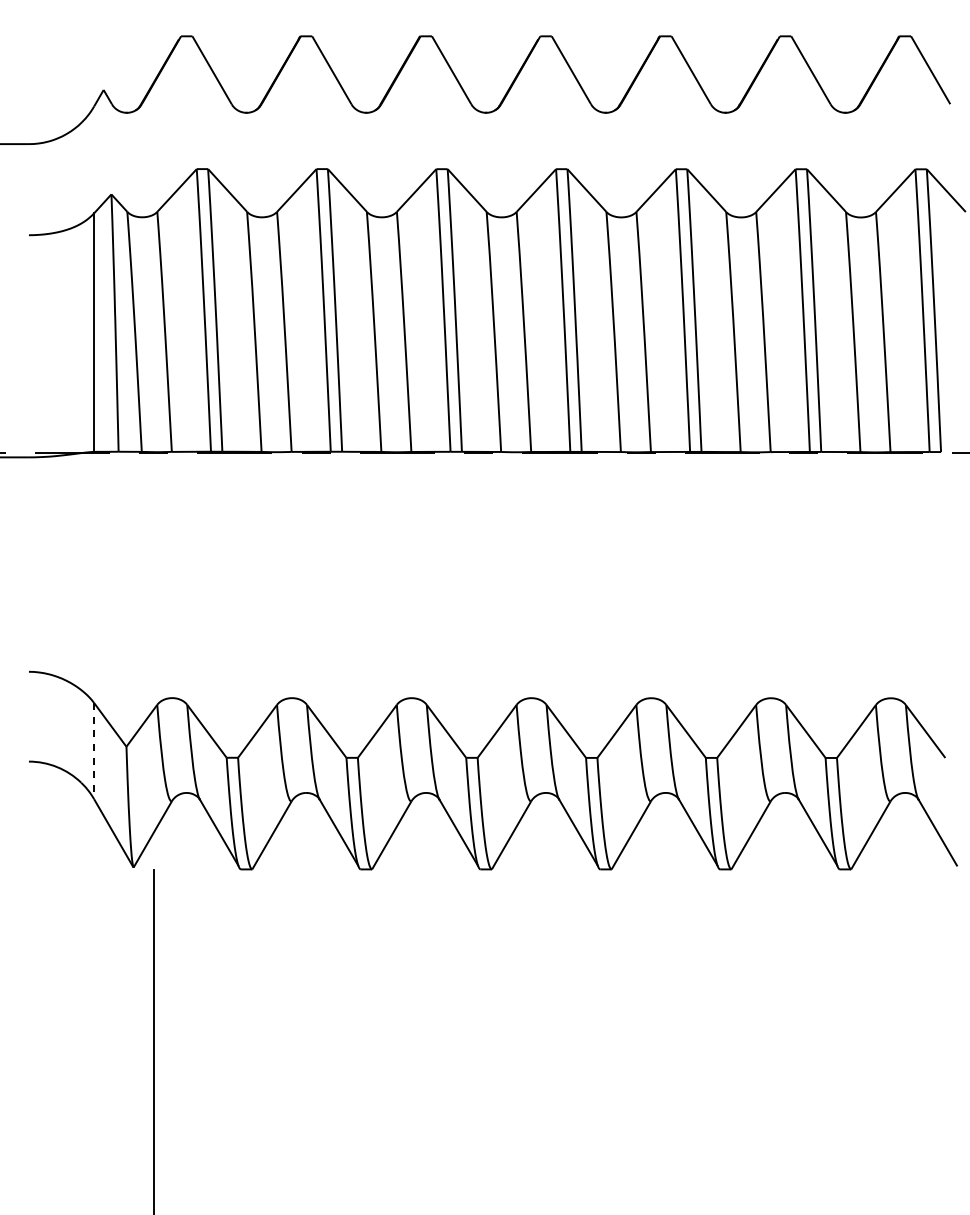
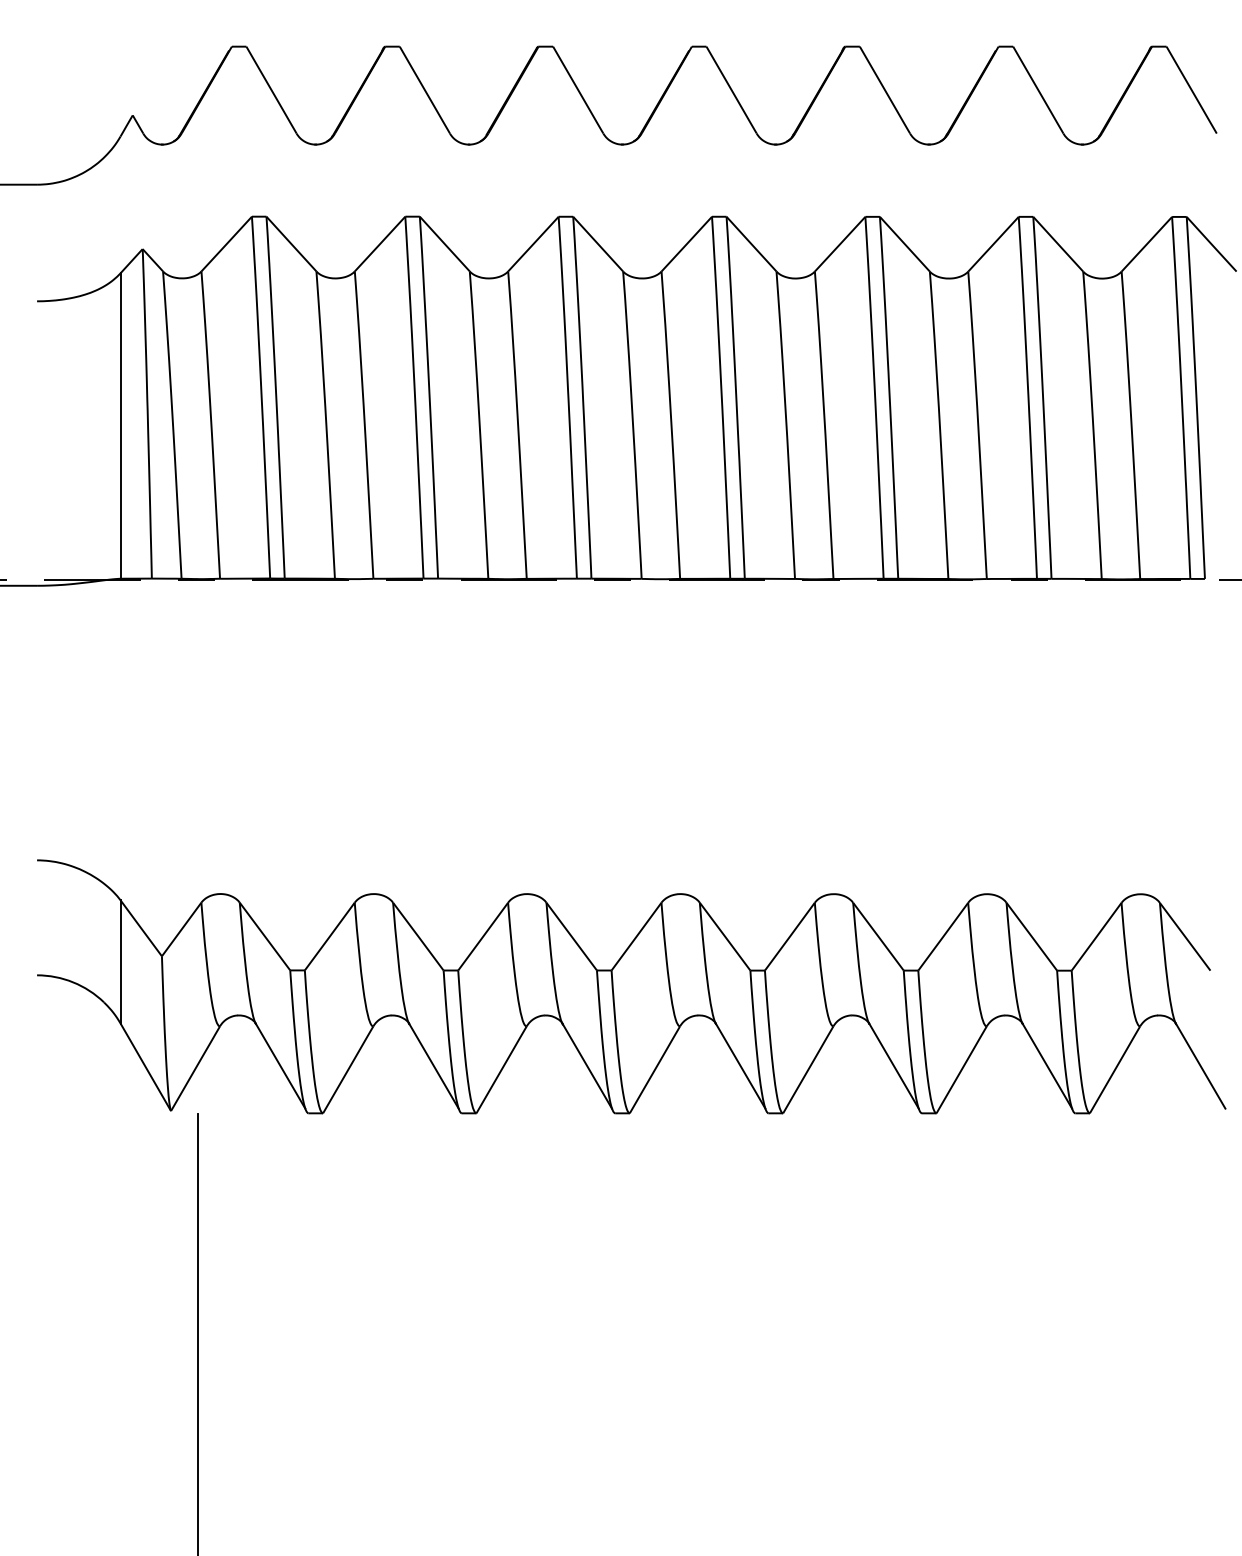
line: (94, 750) -> (120, 961), dashed -> solid

